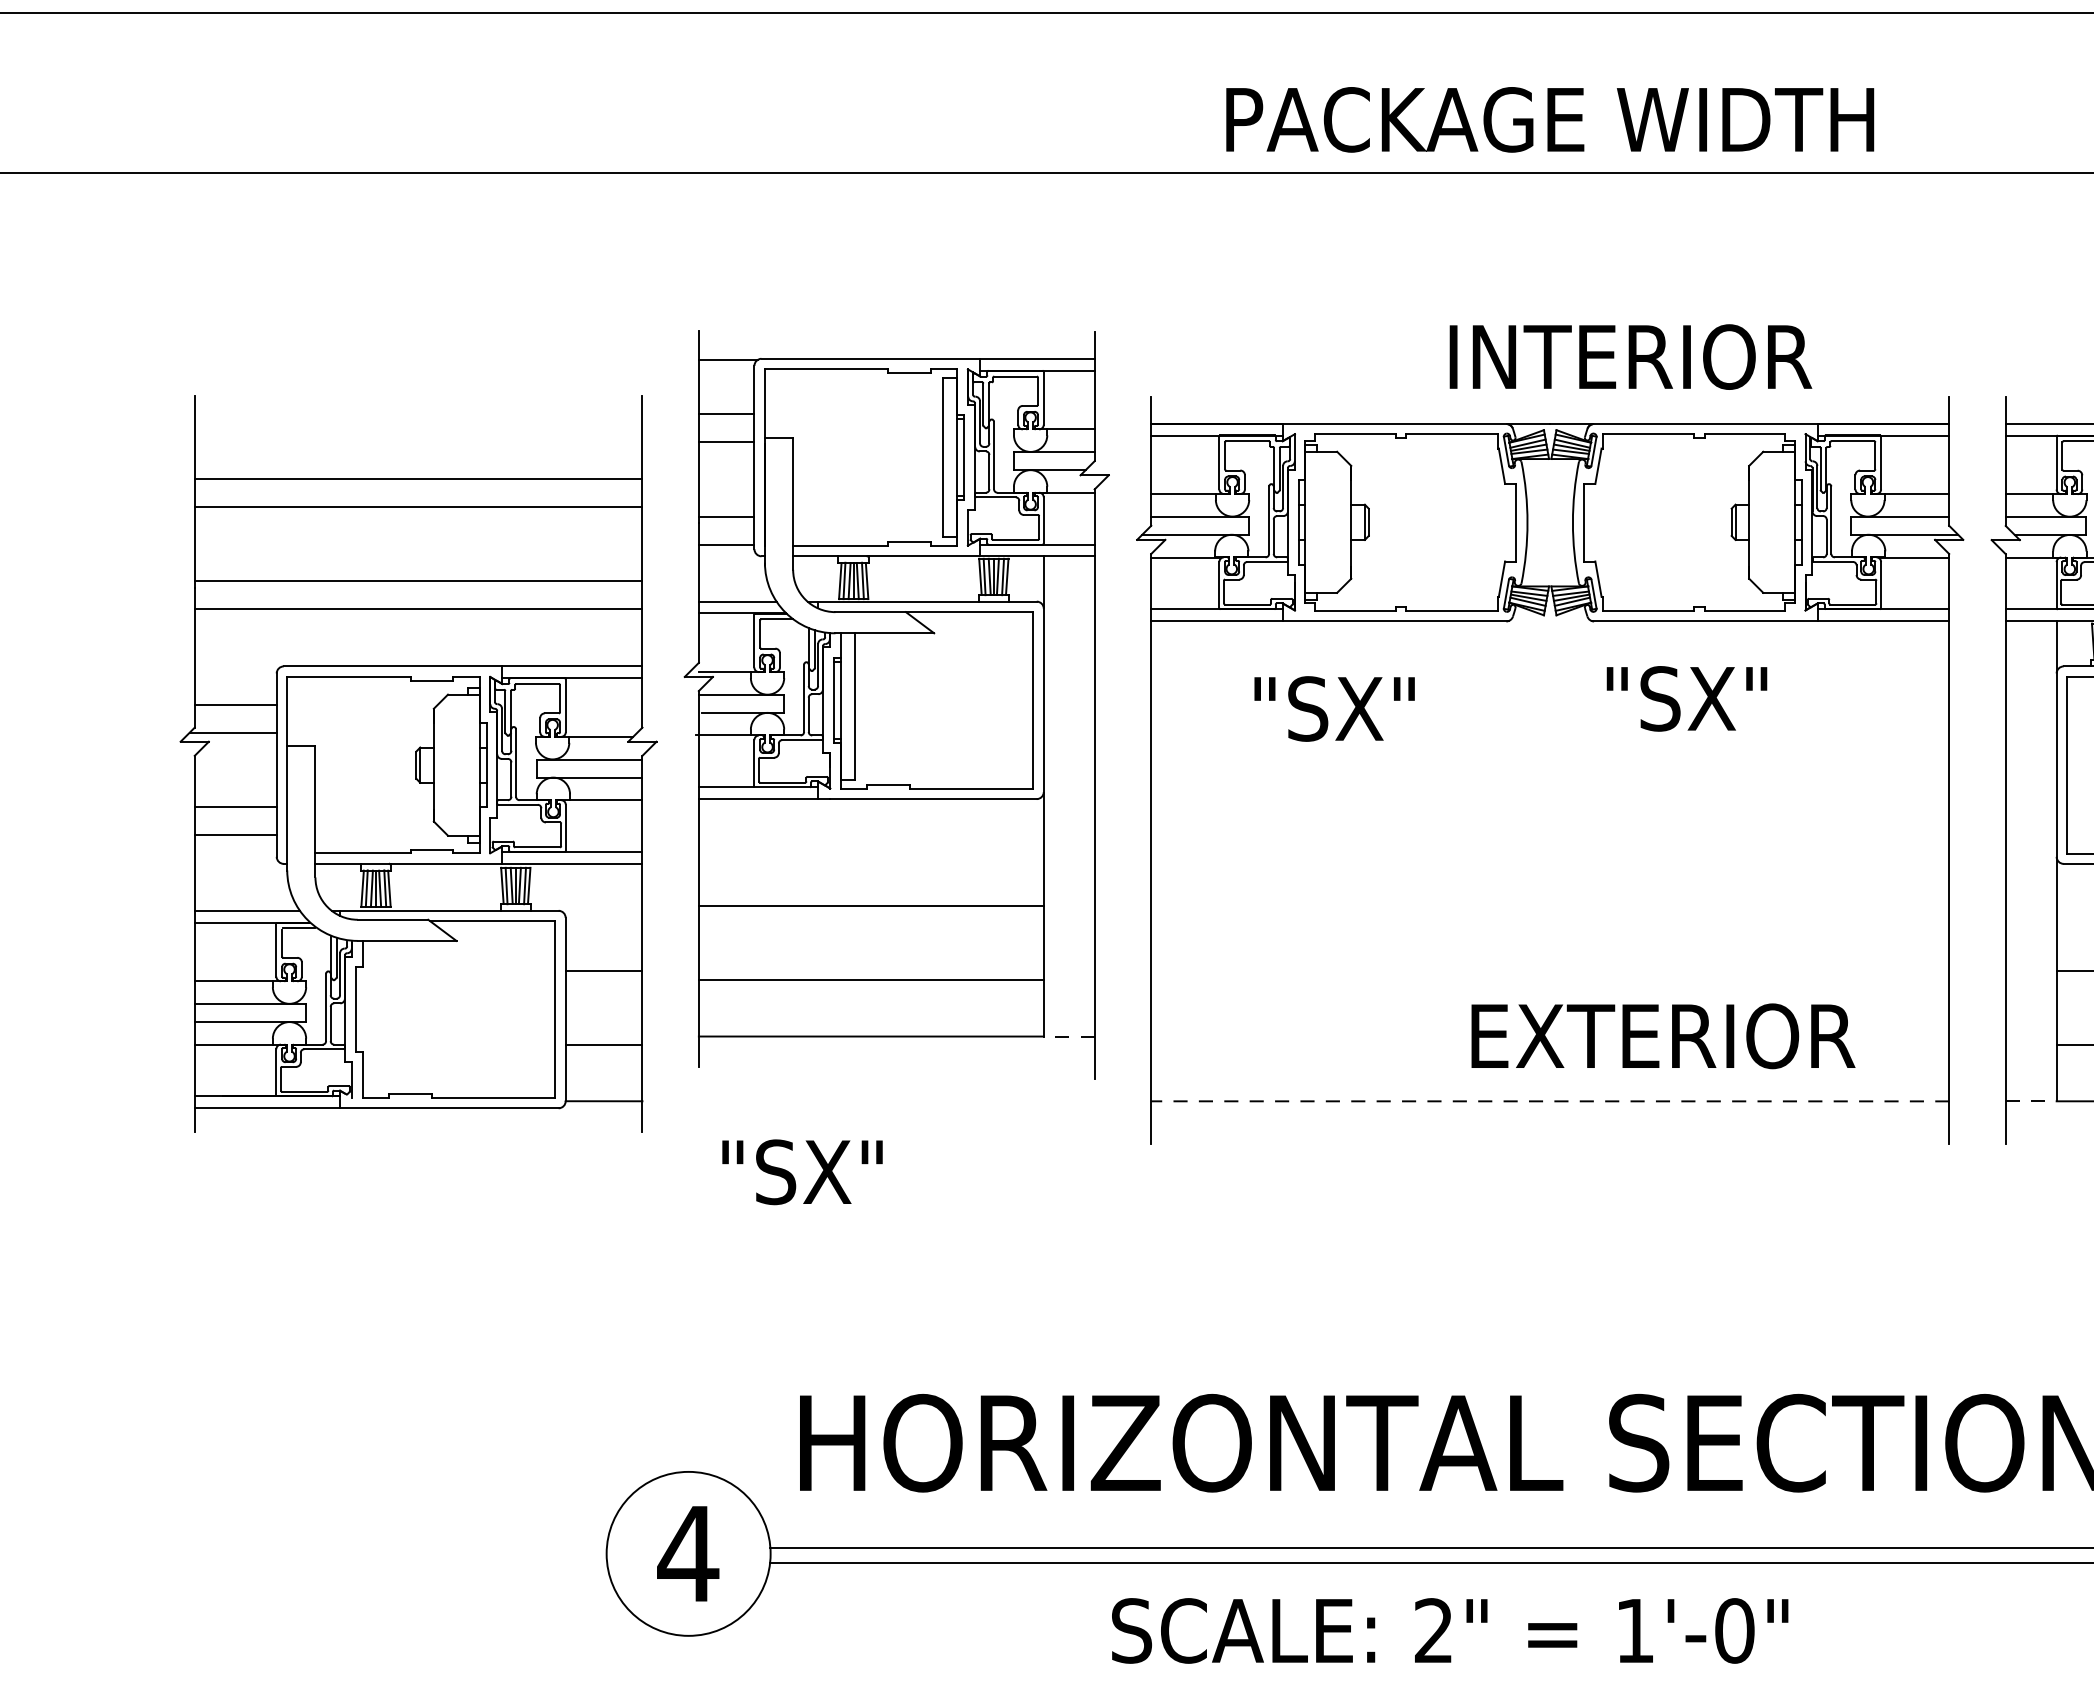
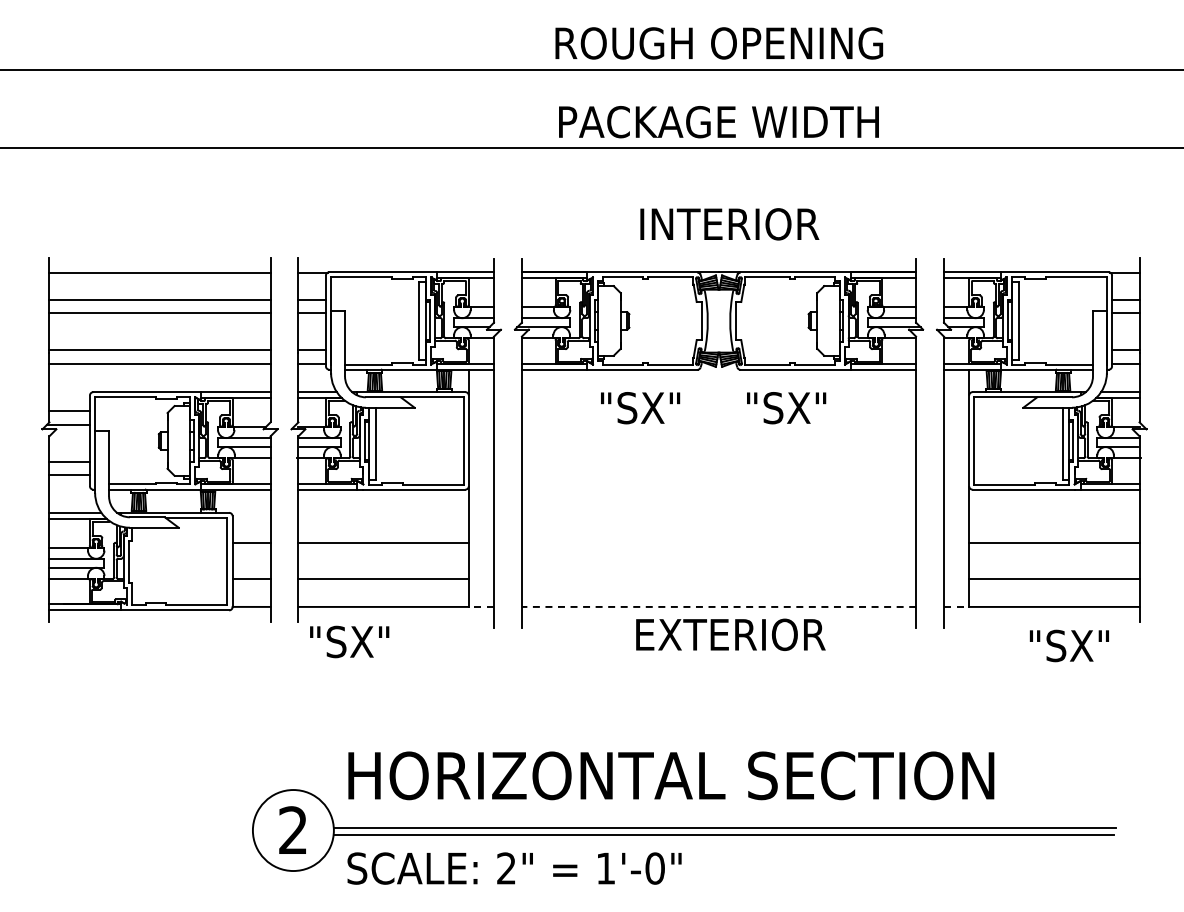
text: (1630, 357) -> (729, 224), moved
line: (417, 424) -> (159, 272), added
part: (895, 703) -> (395, 442), moved
text: (1334, 709) -> (640, 408), moved
text: (1662, 1035) -> (730, 634), moved
text: (686, 1551) -> (292, 829), 4 -> 2
text: (1449, 1630) -> (514, 868), moved

